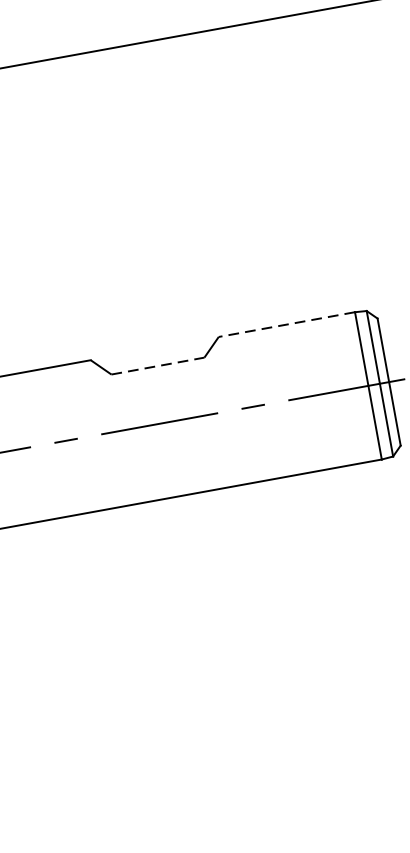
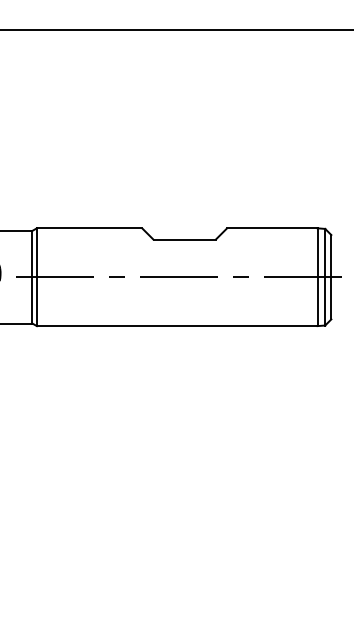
line: (285, 325) -> (271, 228), dashed -> solid
line: (157, 365) -> (184, 239), dashed -> solid

